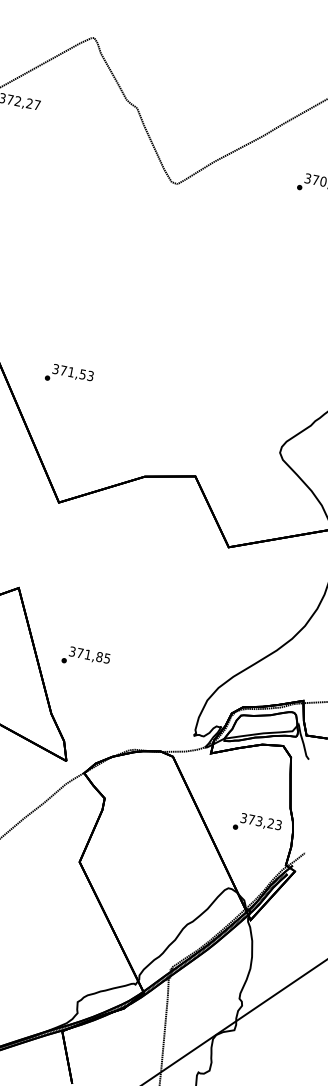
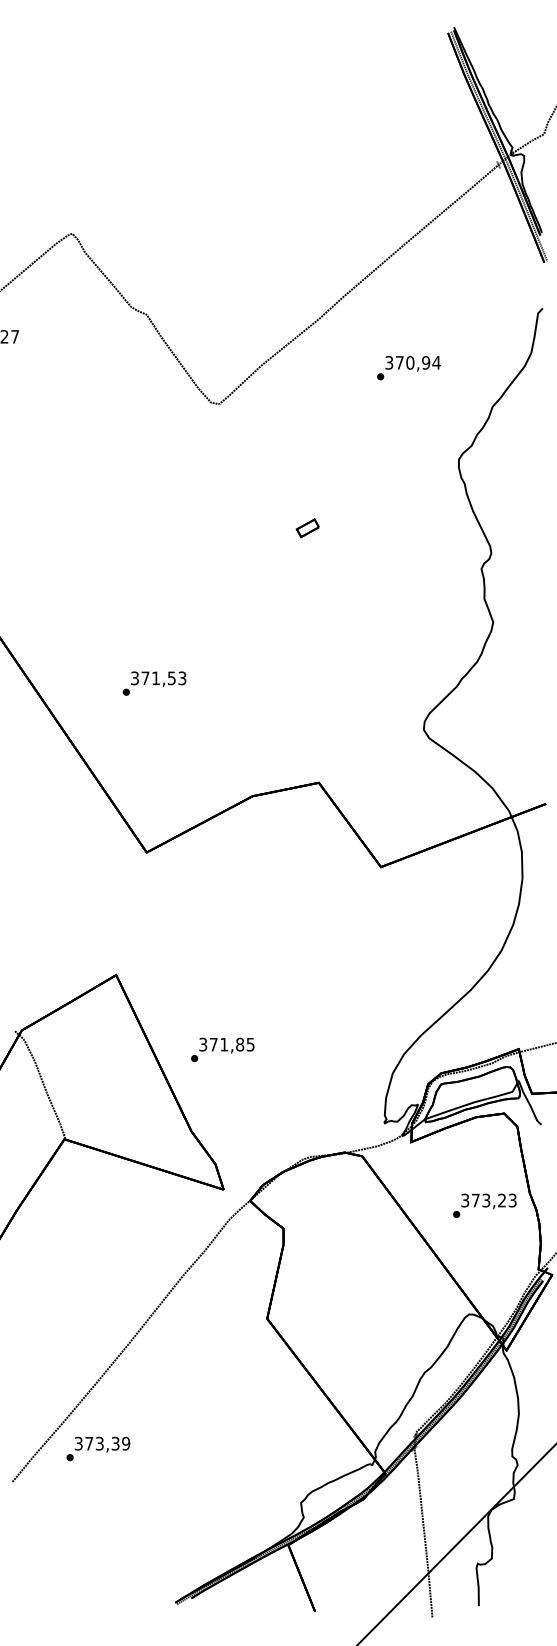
part: (223, 288) -> (307, 528), added
text: (69, 375) -> (154, 683), moved
text: (257, 824) -> (484, 1205), moved

